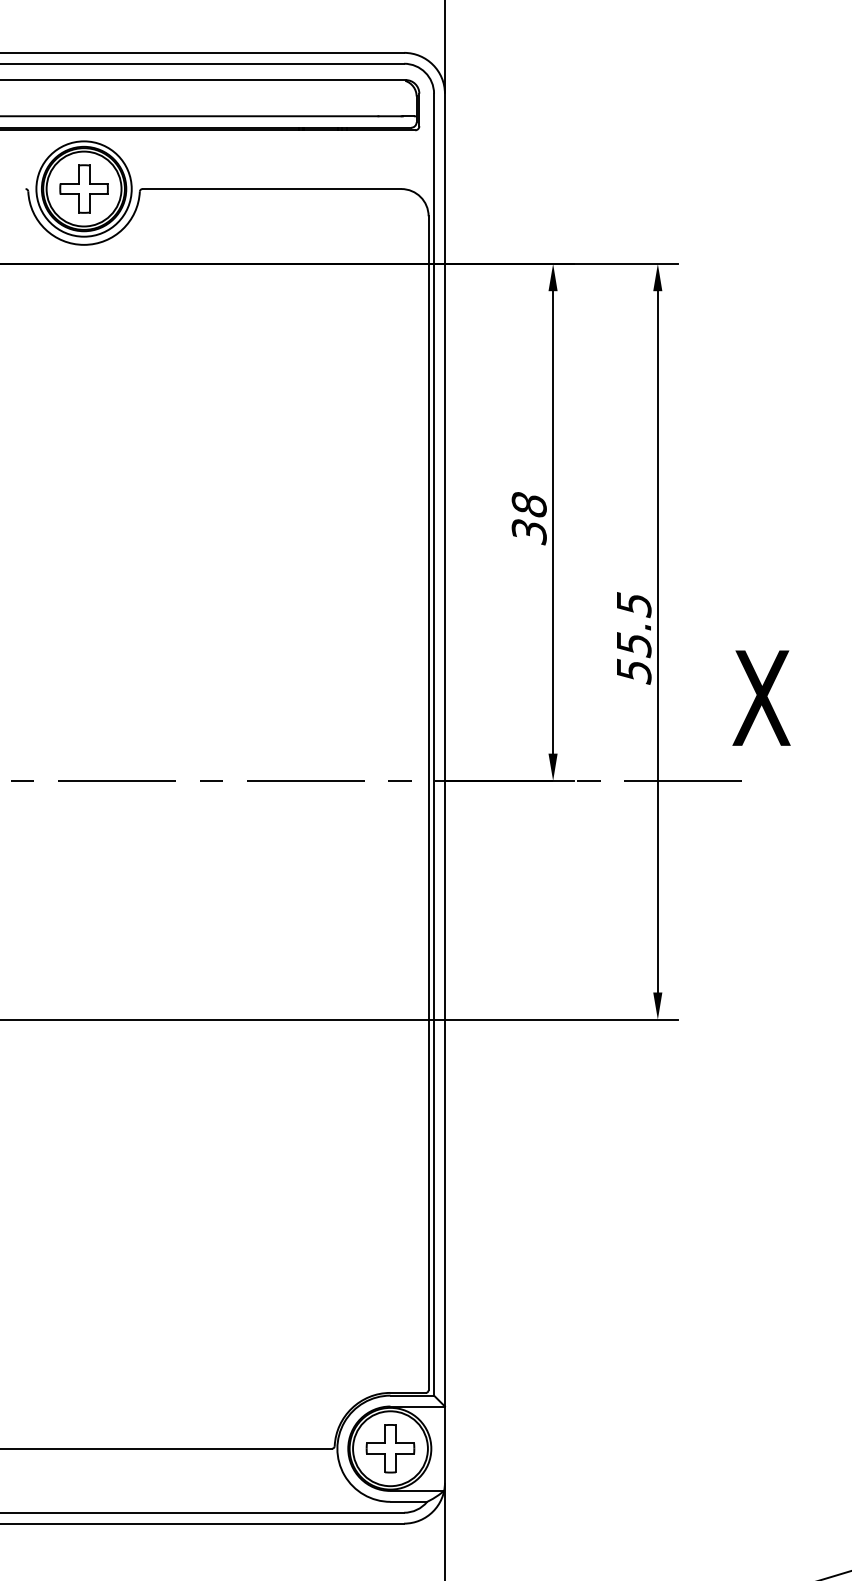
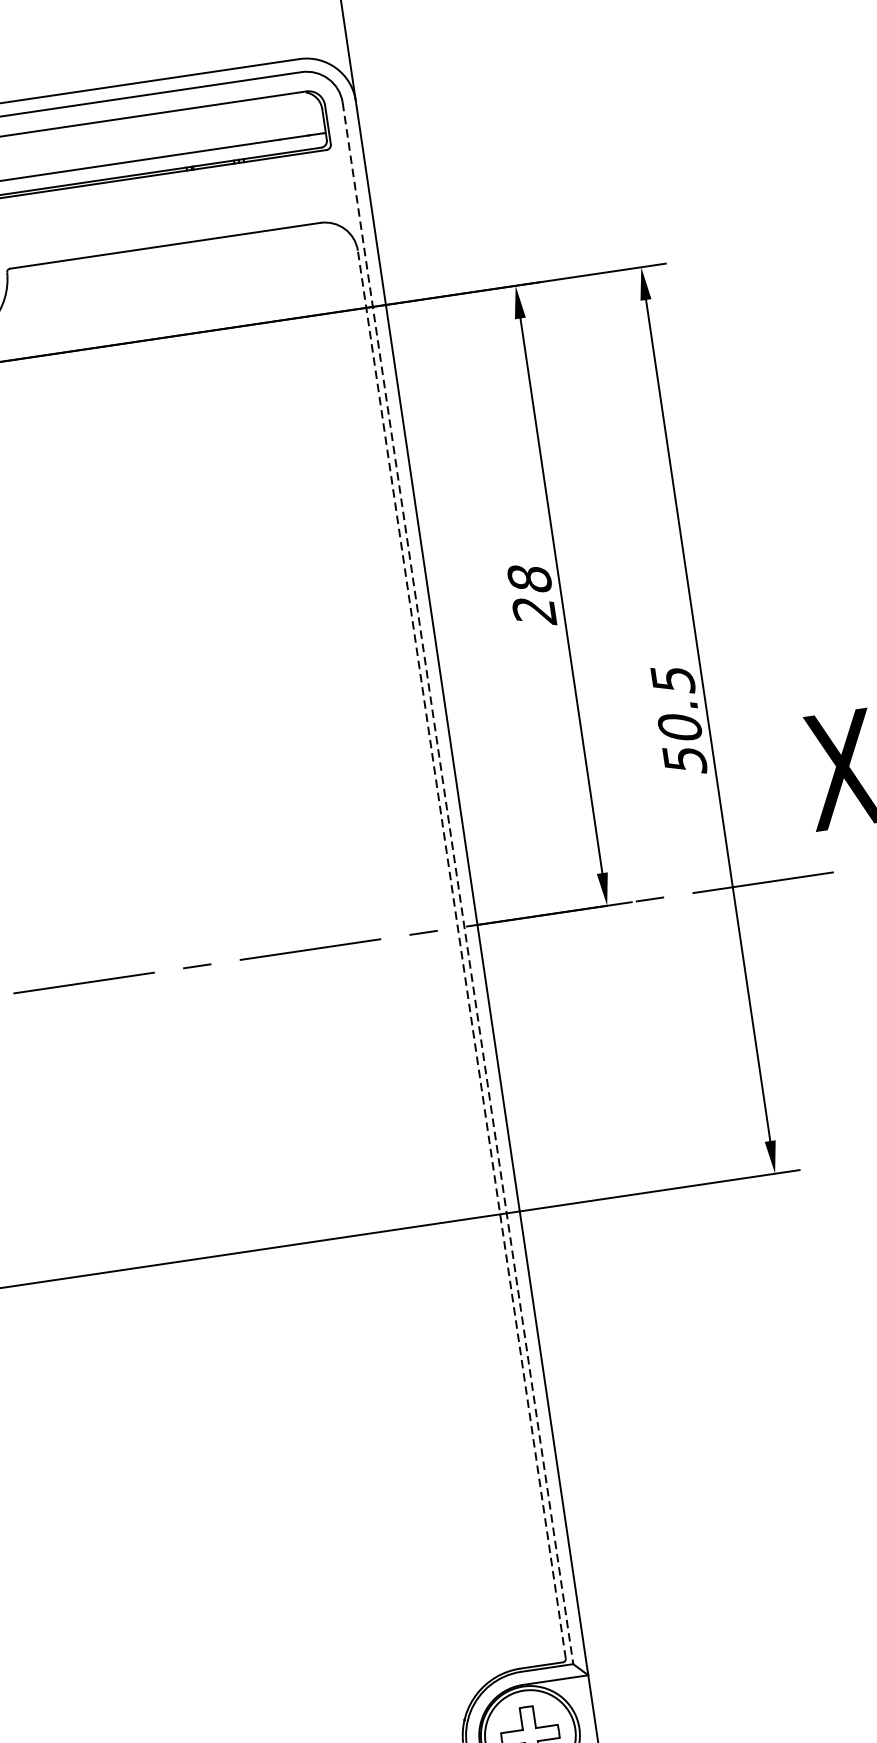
text: (528, 532) -> (533, 612), 38 -> 28
text: (633, 645) -> (679, 729), 55.5 -> 50.5
line: (434, 744) -> (458, 883), solid -> dashed
line: (428, 803) -> (461, 955), solid -> dashed

